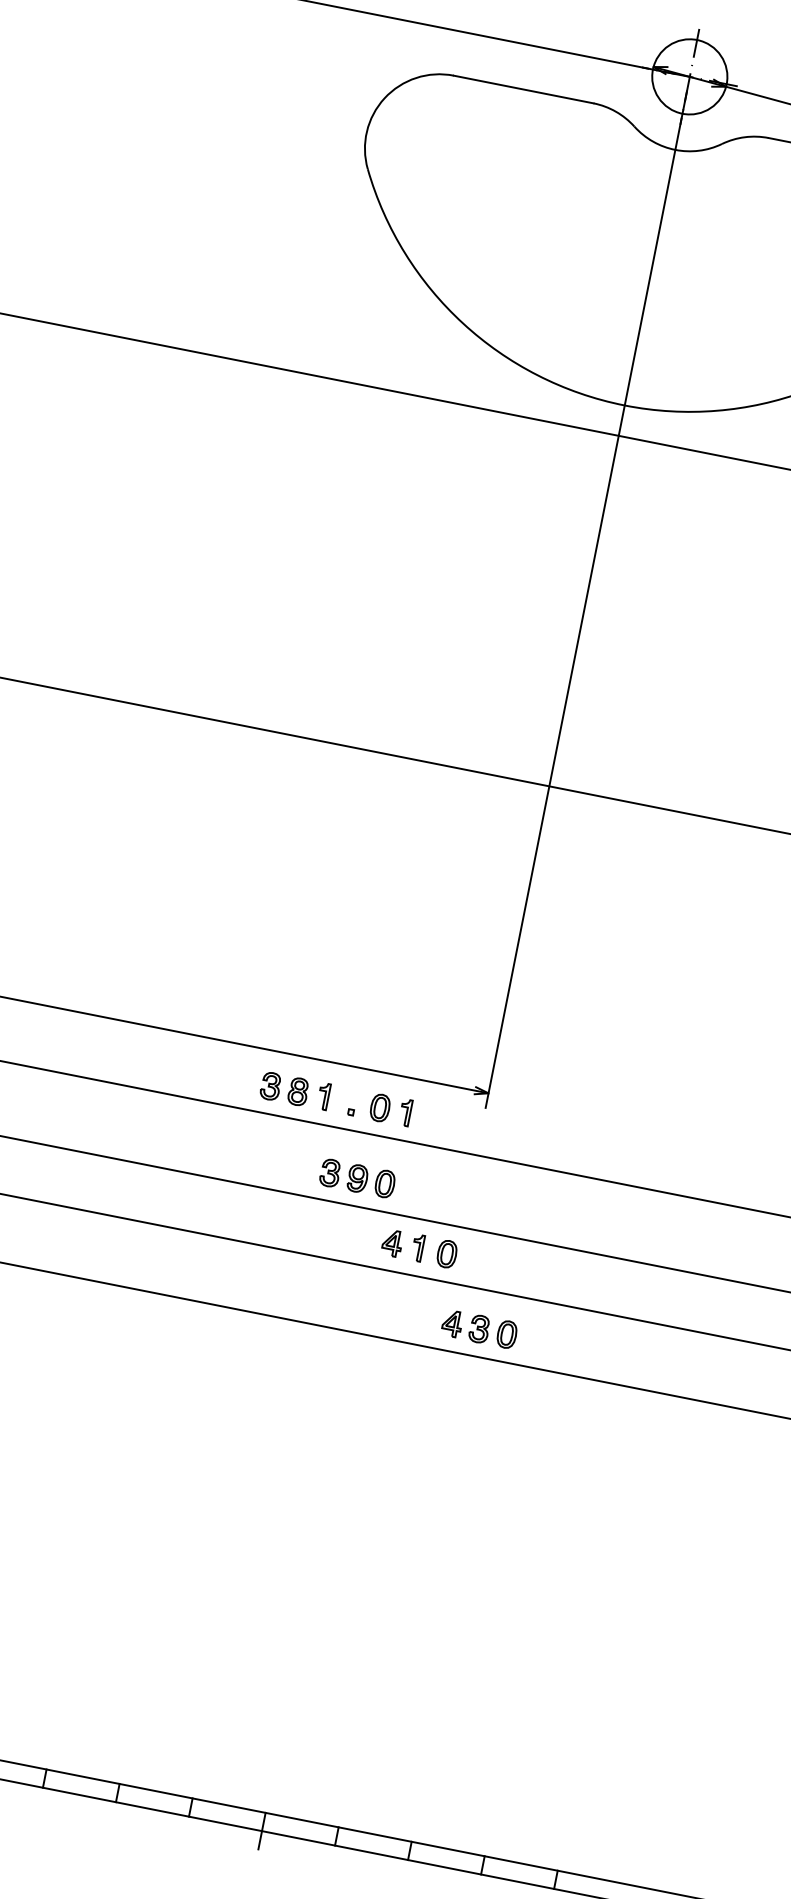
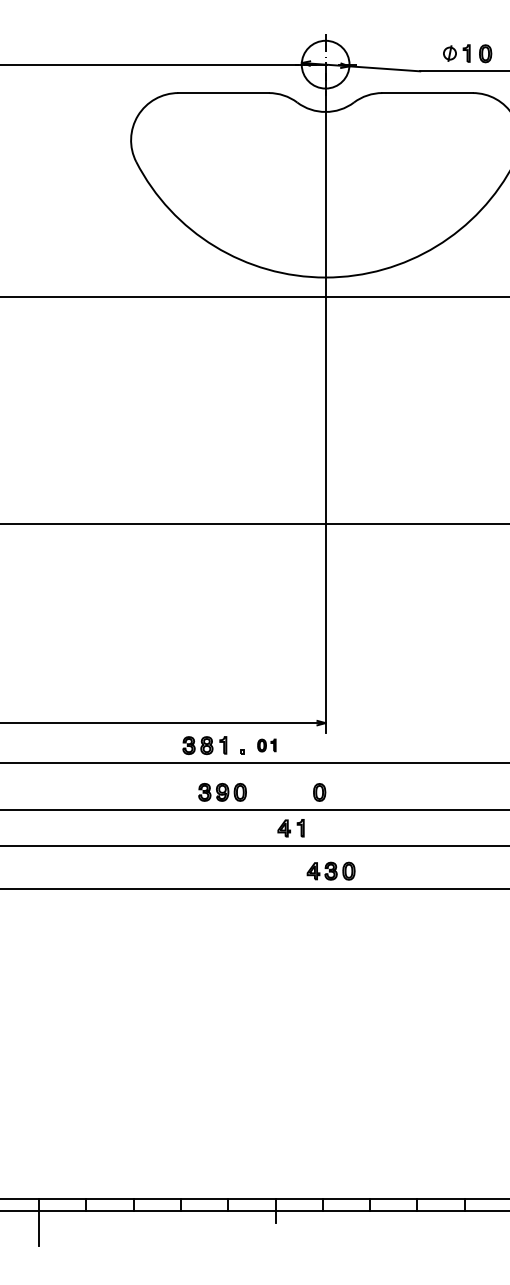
part: (390, 1109) -> (266, 745), size x0.7
part: (357, 1178) -> (222, 792), moved
part: (446, 1254) -> (319, 792), moved
part: (478, 1327) -> (330, 870), moved

